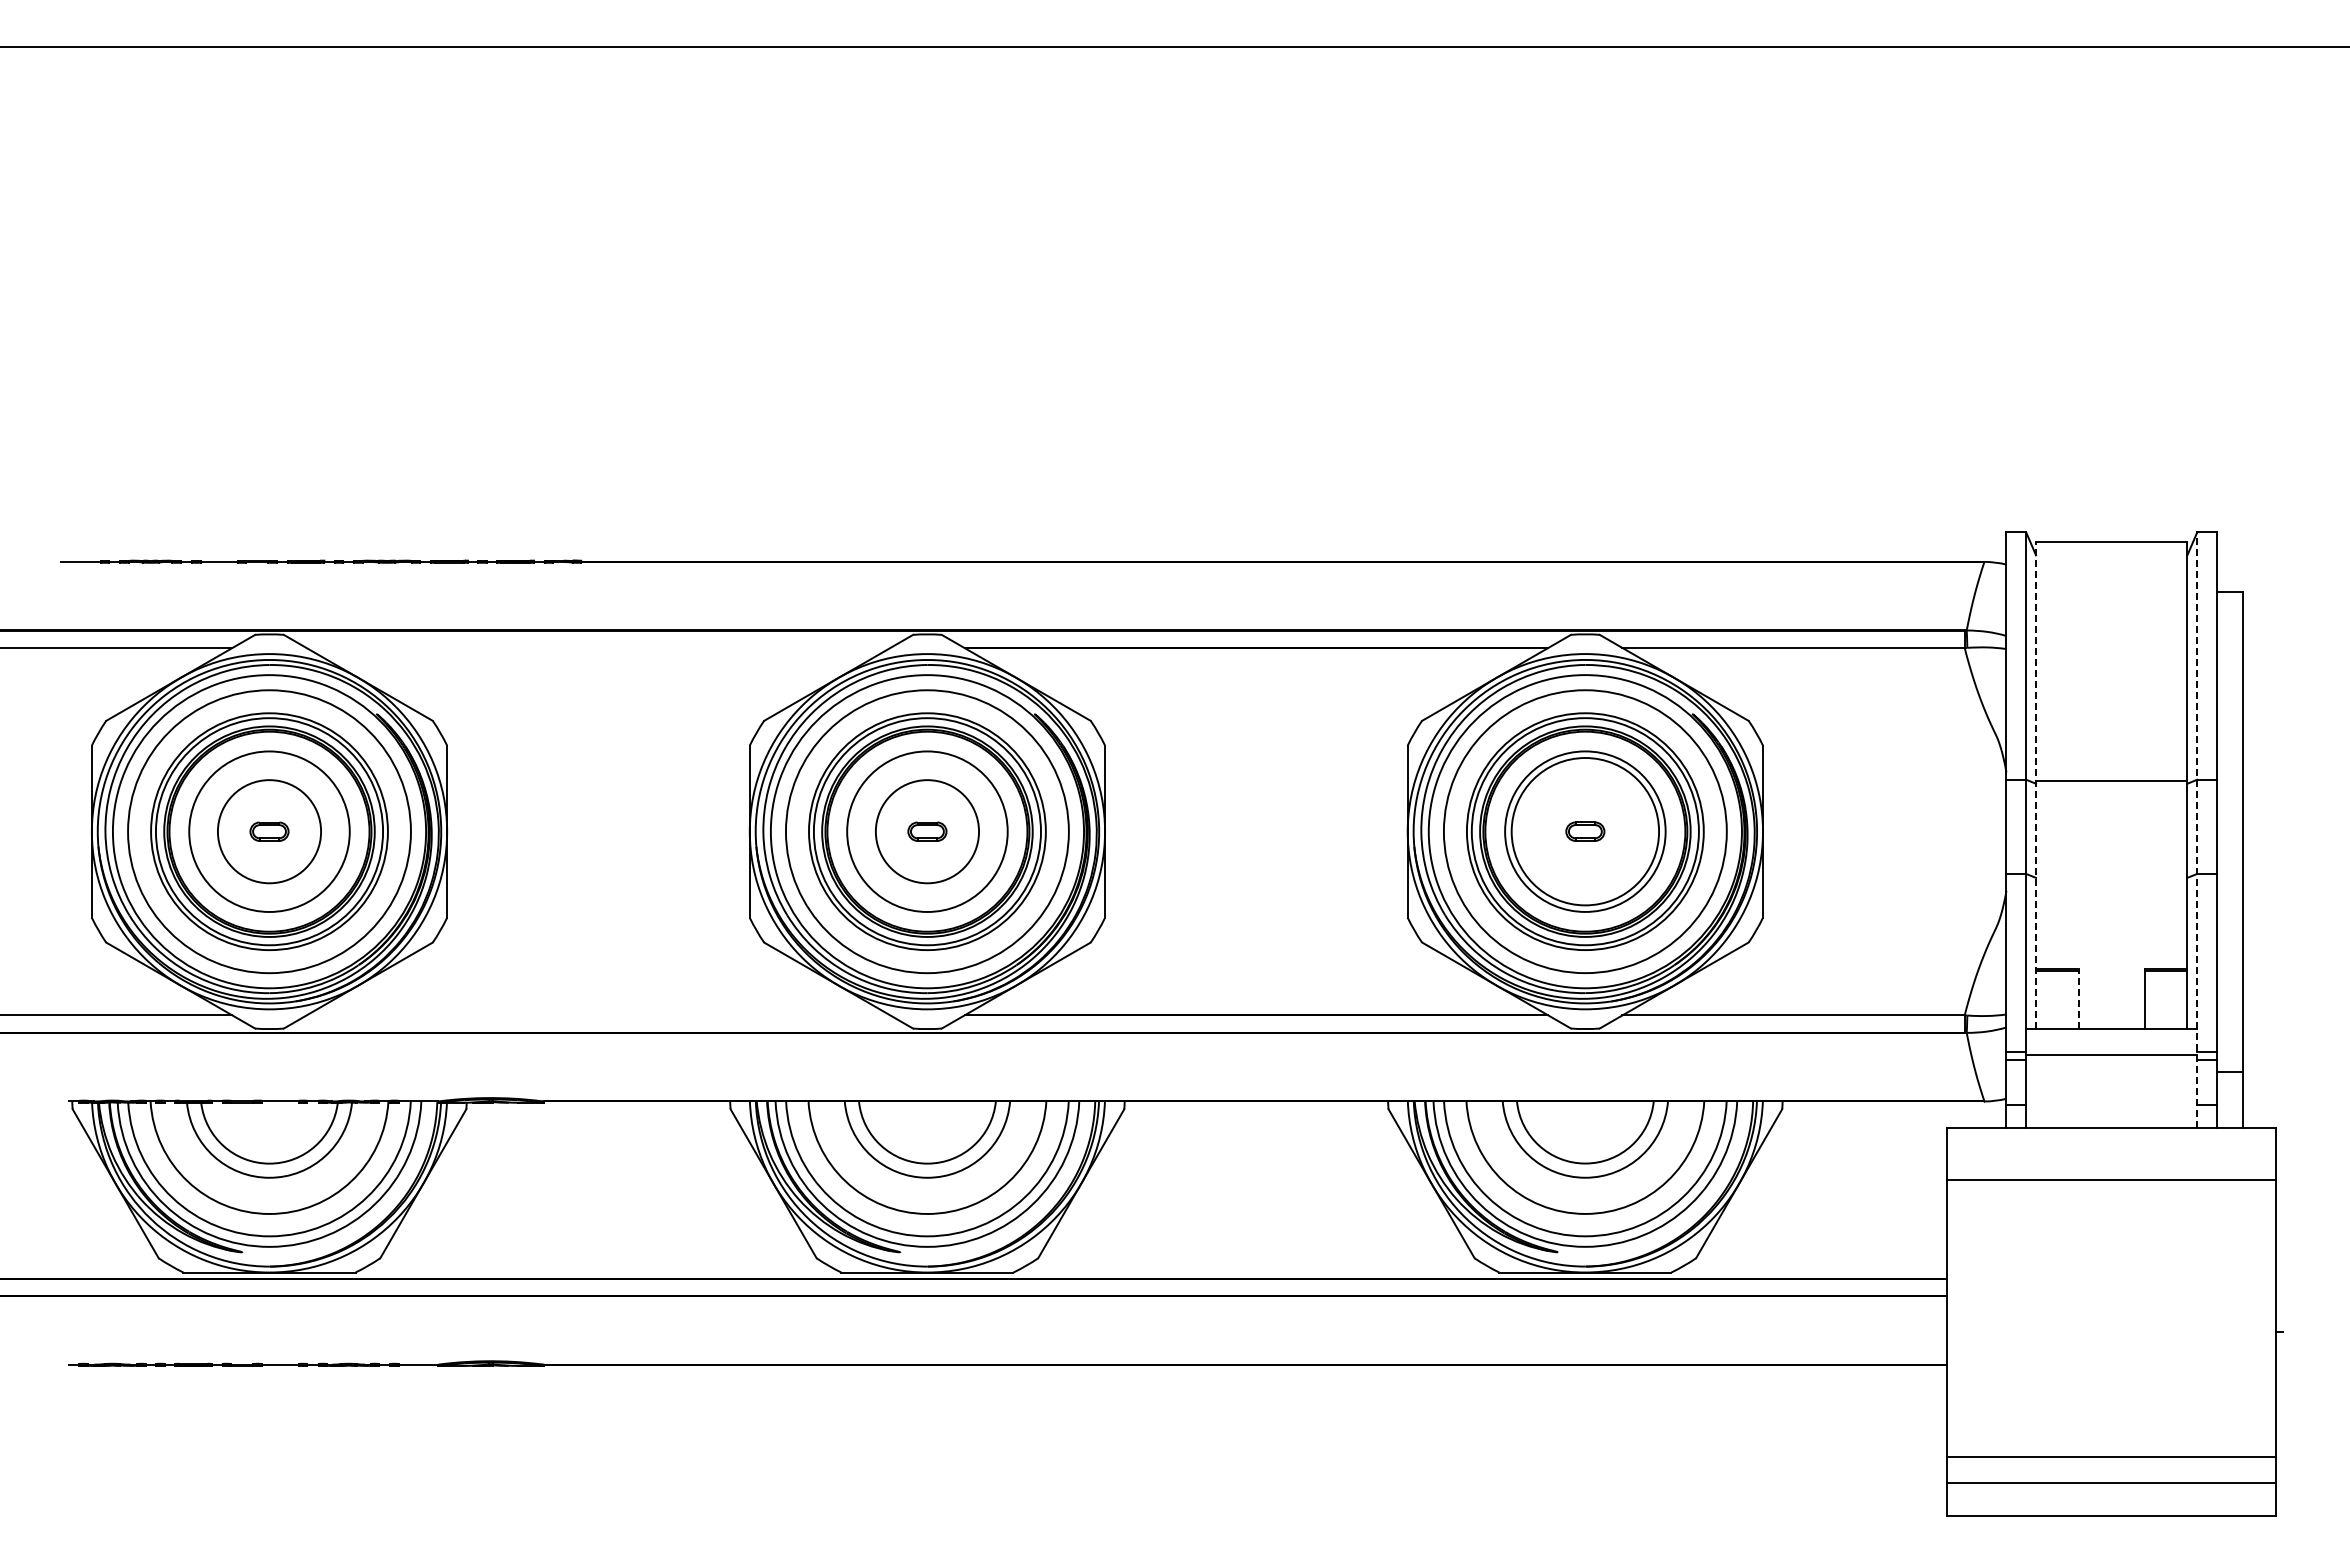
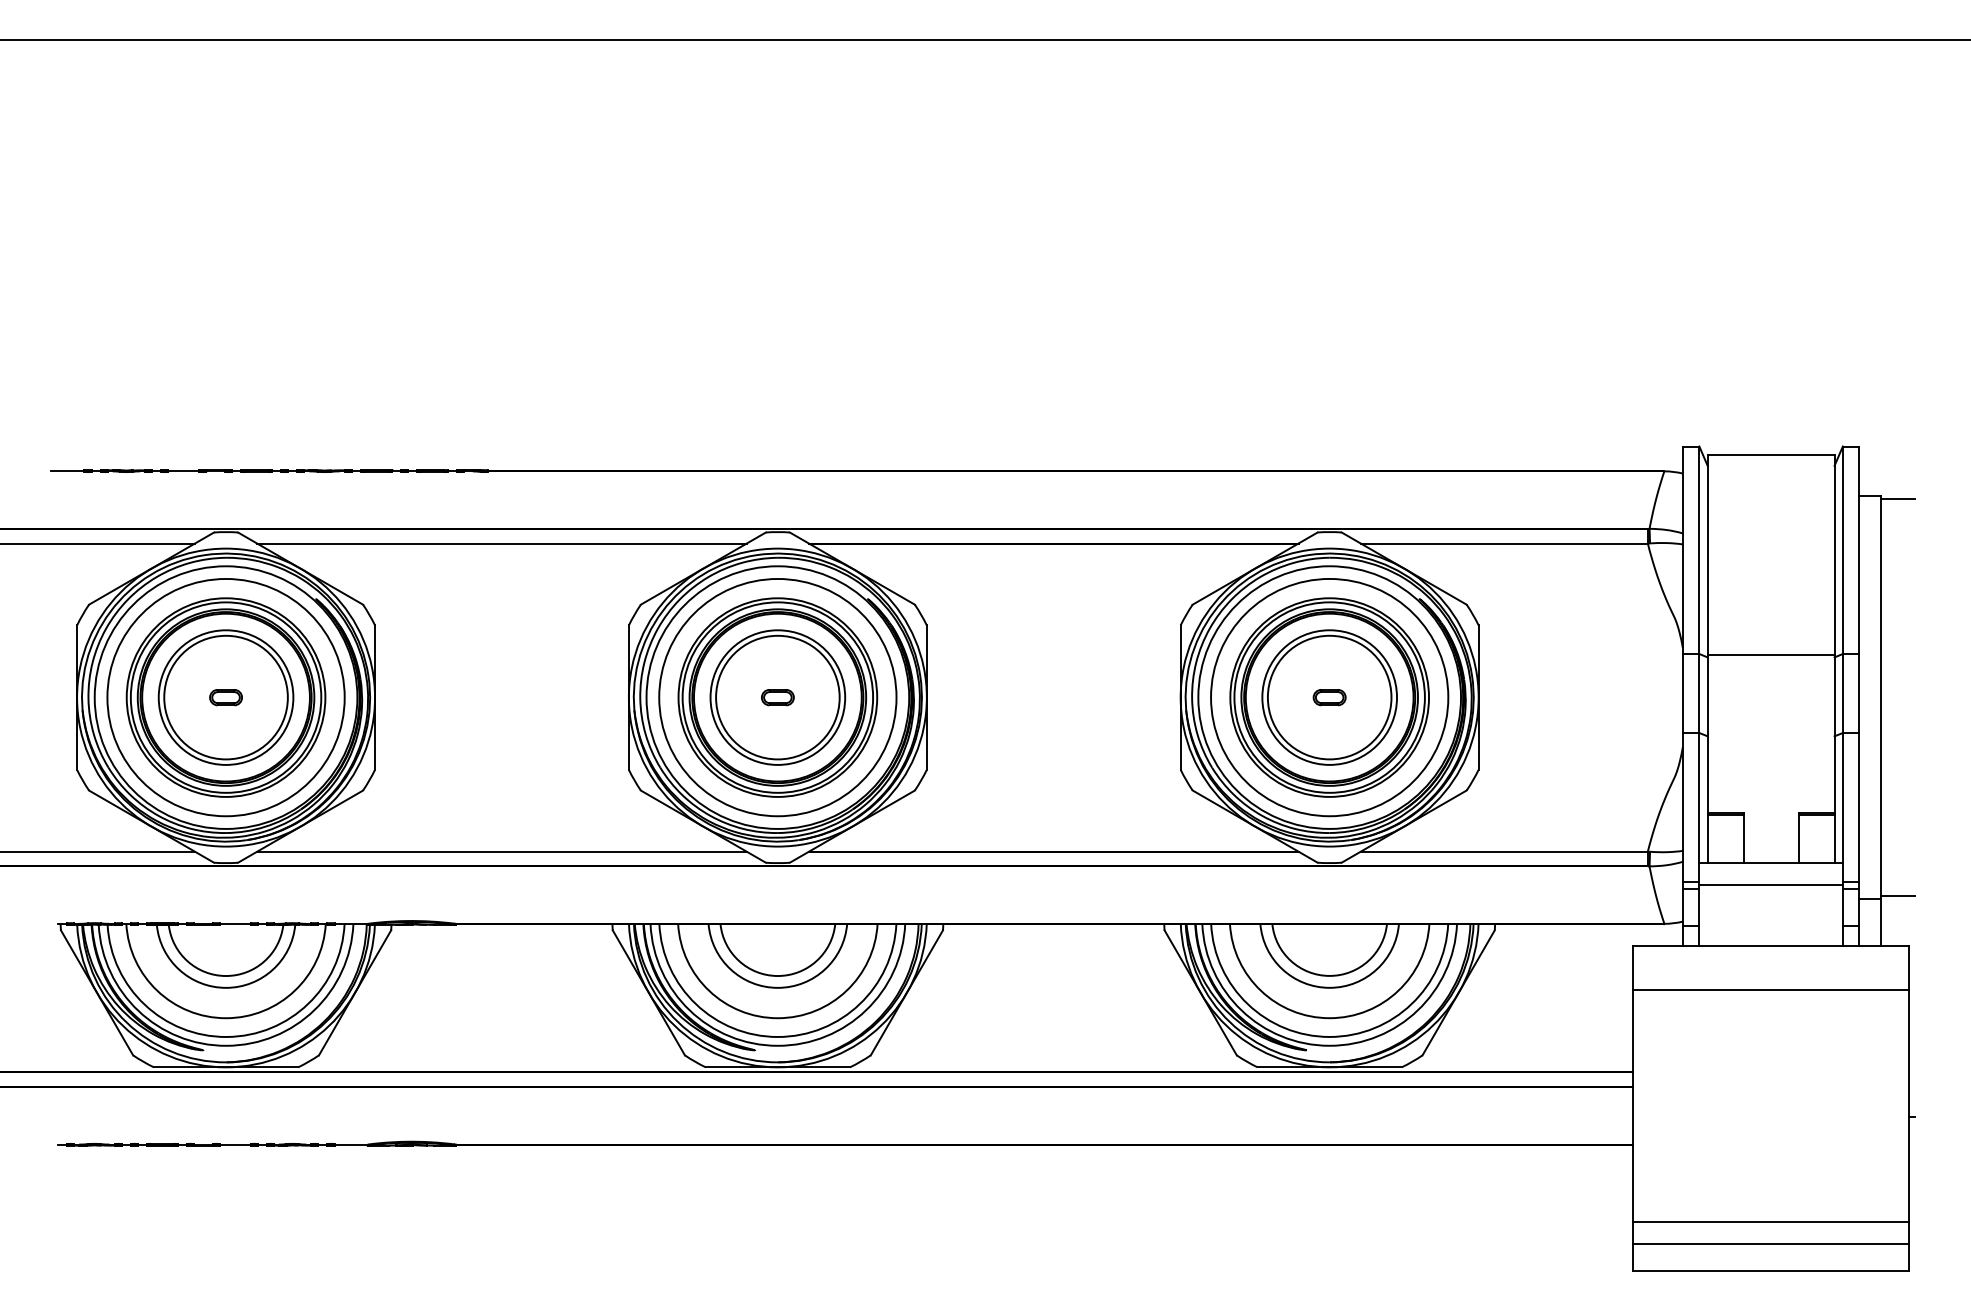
line: (2262, 594) -> (1897, 498), added
line: (598, 648) -> (501, 543), added
line: (2036, 785) -> (1708, 658), dashed -> solid
line: (2197, 830) -> (1843, 696), dashed -> solid
circle: (269, 831) -> (226, 697), size x1.43
circle: (927, 831) -> (777, 697), size x1.43
line: (2078, 998) -> (1743, 837), dashed -> solid
line: (598, 1015) -> (501, 851), added
line: (2262, 1068) -> (1897, 896), added

